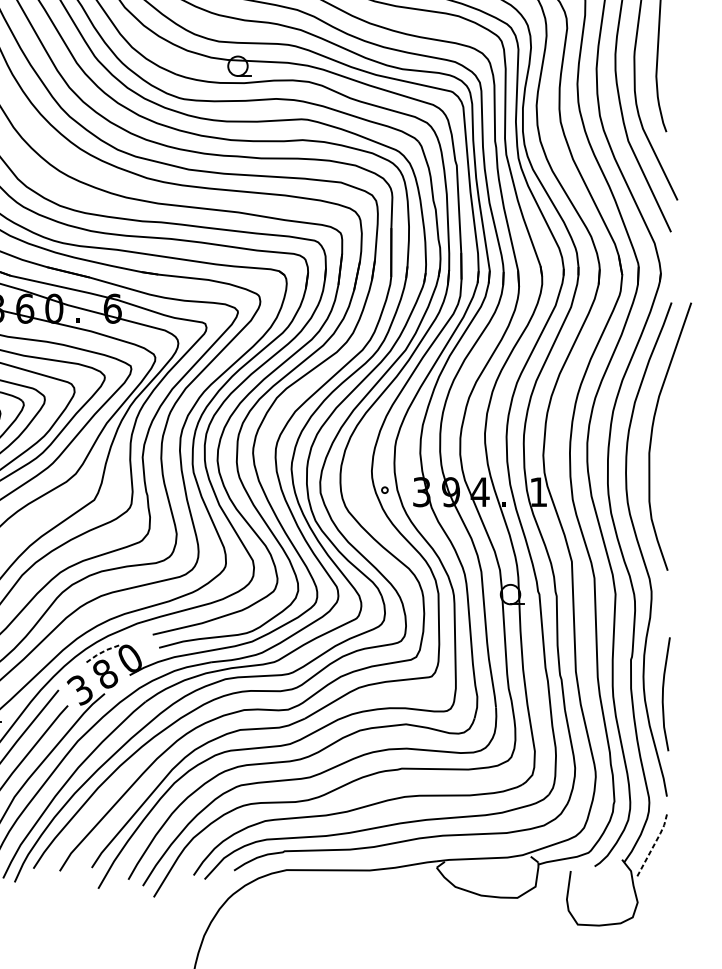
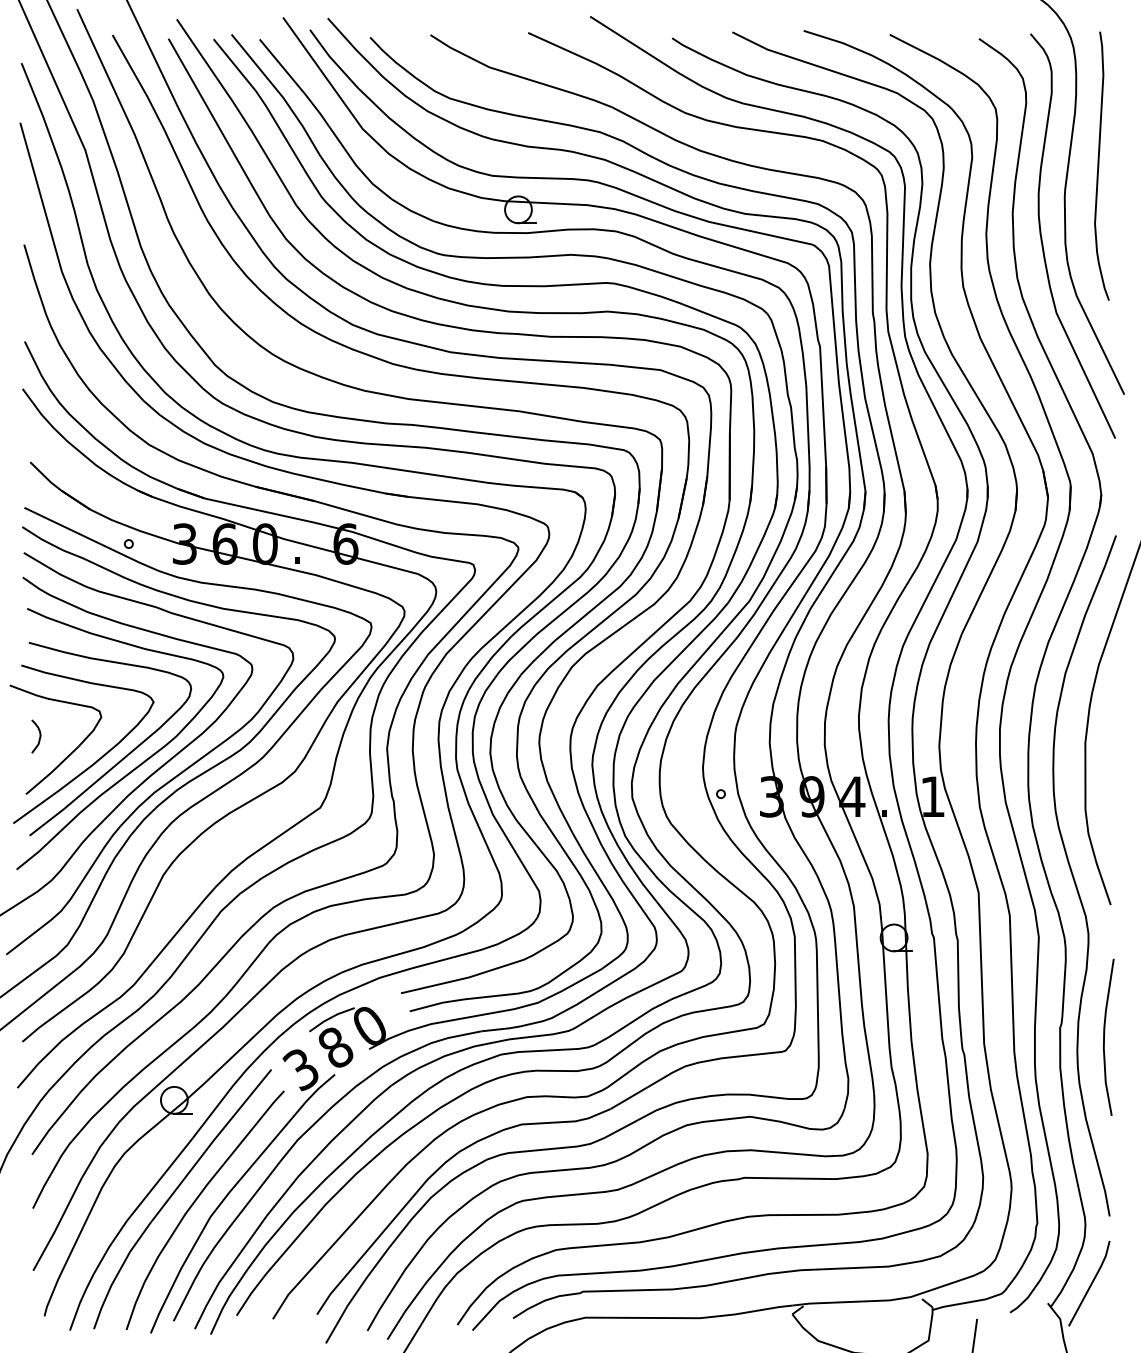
line: (101, 652) -> (330, 1017), dashed -> solid
curve: (663, 693) -> (1104, 1036), moved
line: (653, 845) -> (1091, 1283), dashed -> solid

